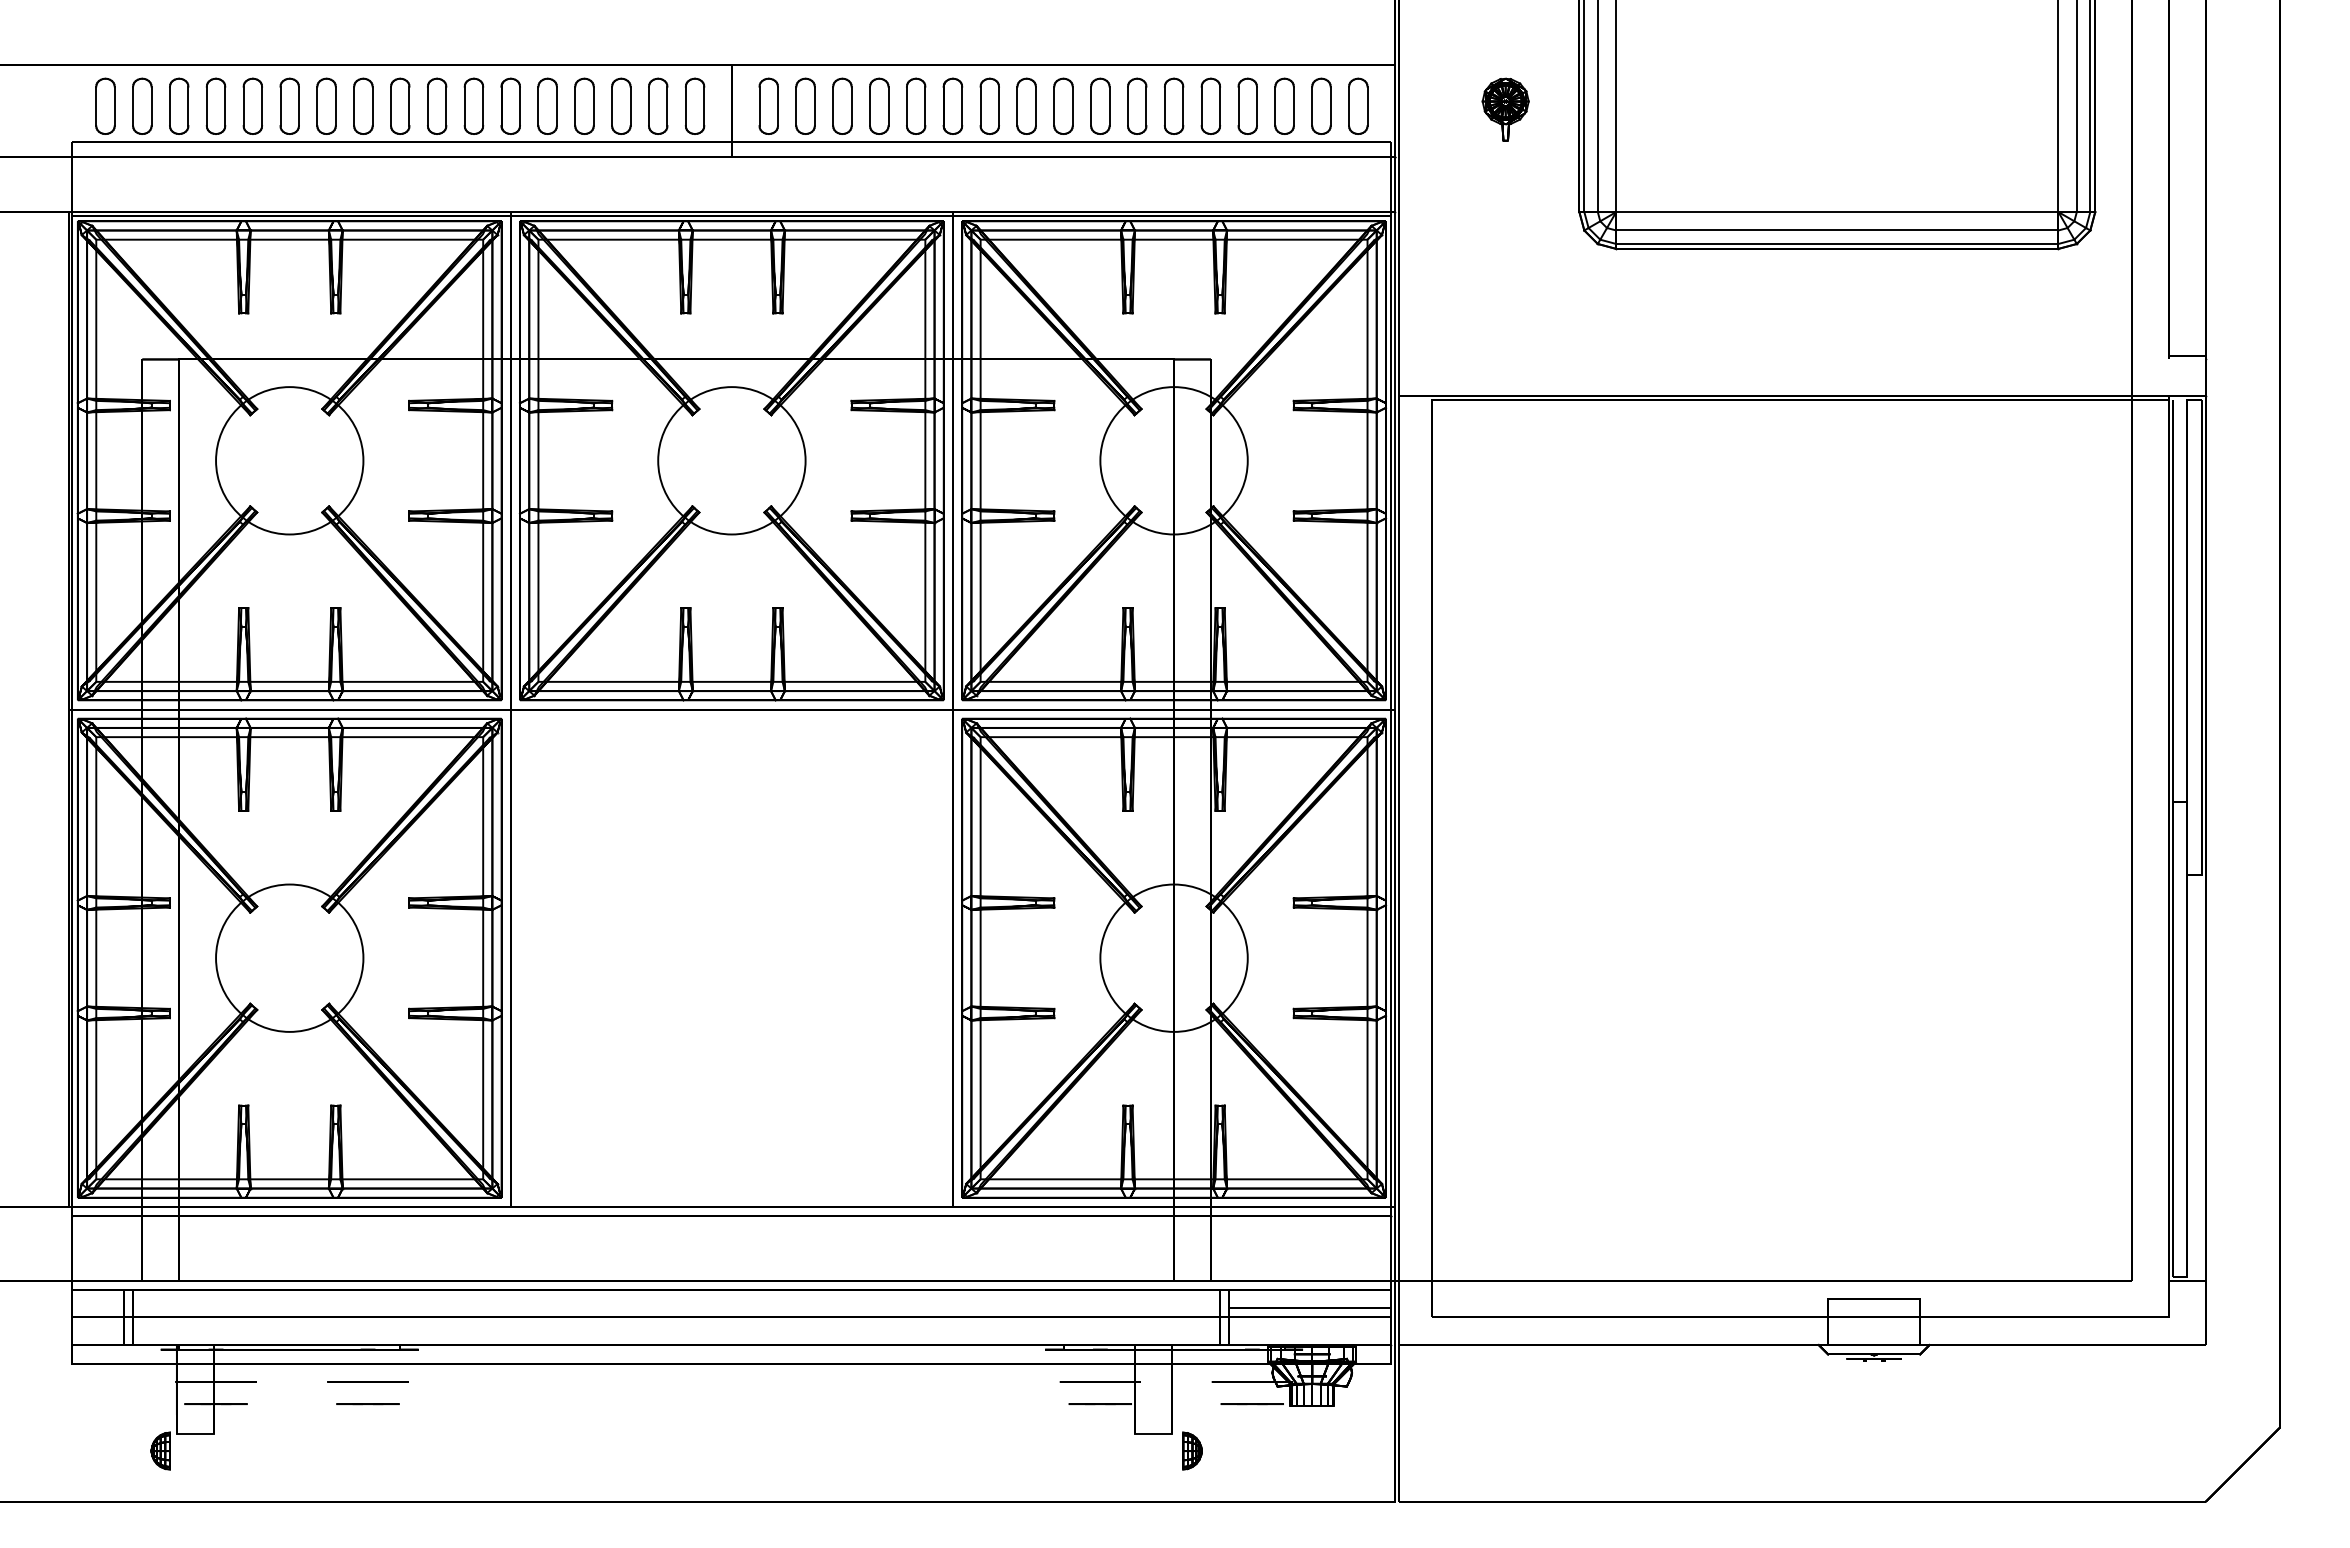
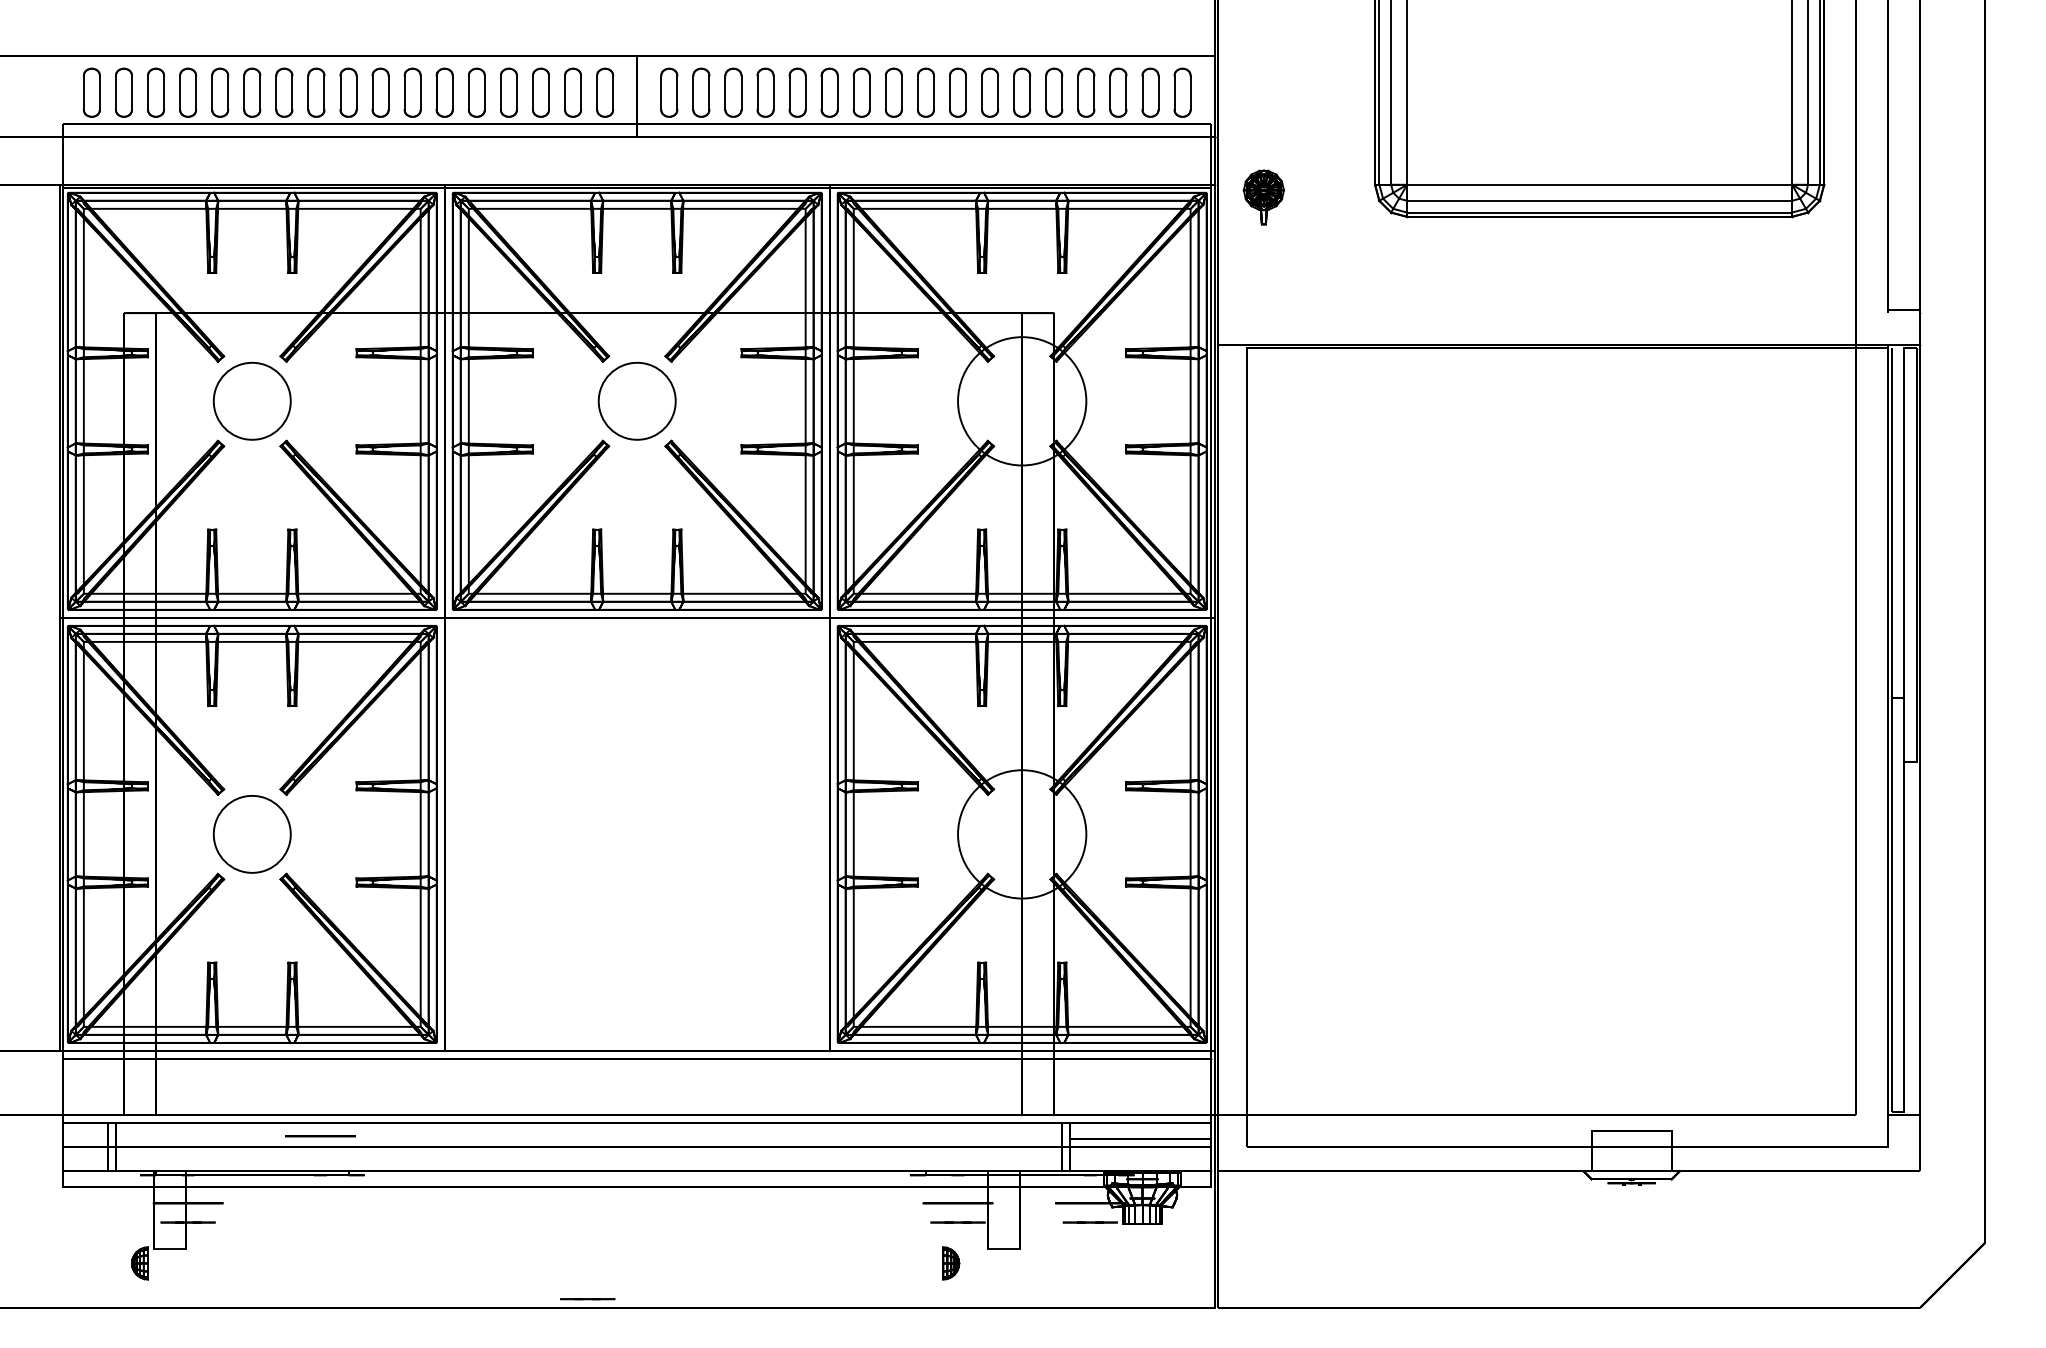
part: (1505, 109) -> (1263, 197), moved
circle: (289, 460) -> (252, 401), size x0.6
circle: (731, 460) -> (636, 401), size x0.6
circle: (289, 957) -> (252, 833), size x0.6
circle: (367, 1381) -> (319, 1135), moved
line: (367, 1404) -> (587, 1299), moved
part: (1192, 1450) -> (951, 1262), moved

